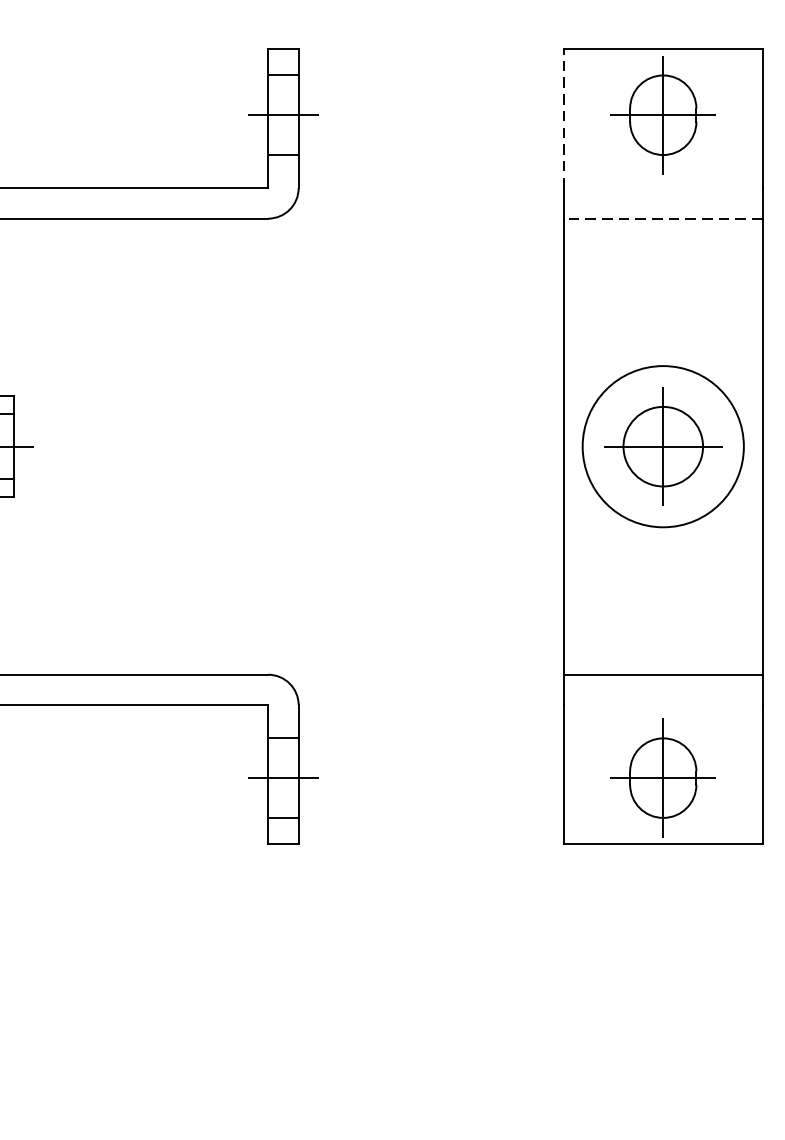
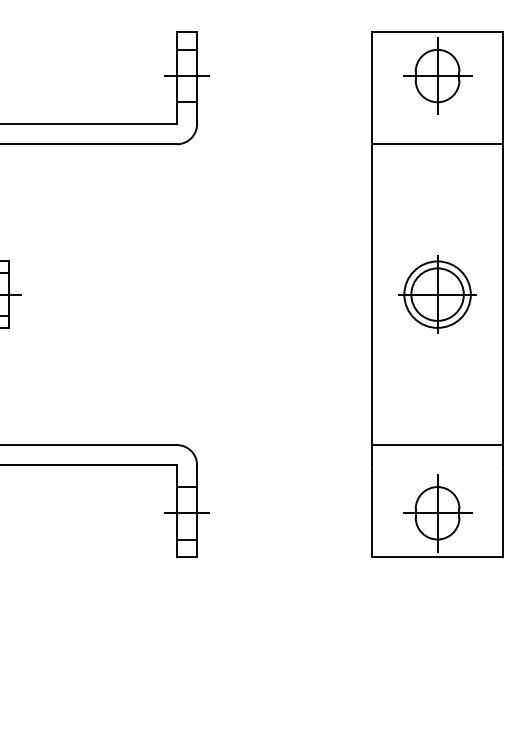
line: (564, 118) -> (372, 78), dashed -> solid
line: (663, 219) -> (437, 144), dashed -> solid
circle: (663, 446) -> (437, 294), size x0.62

